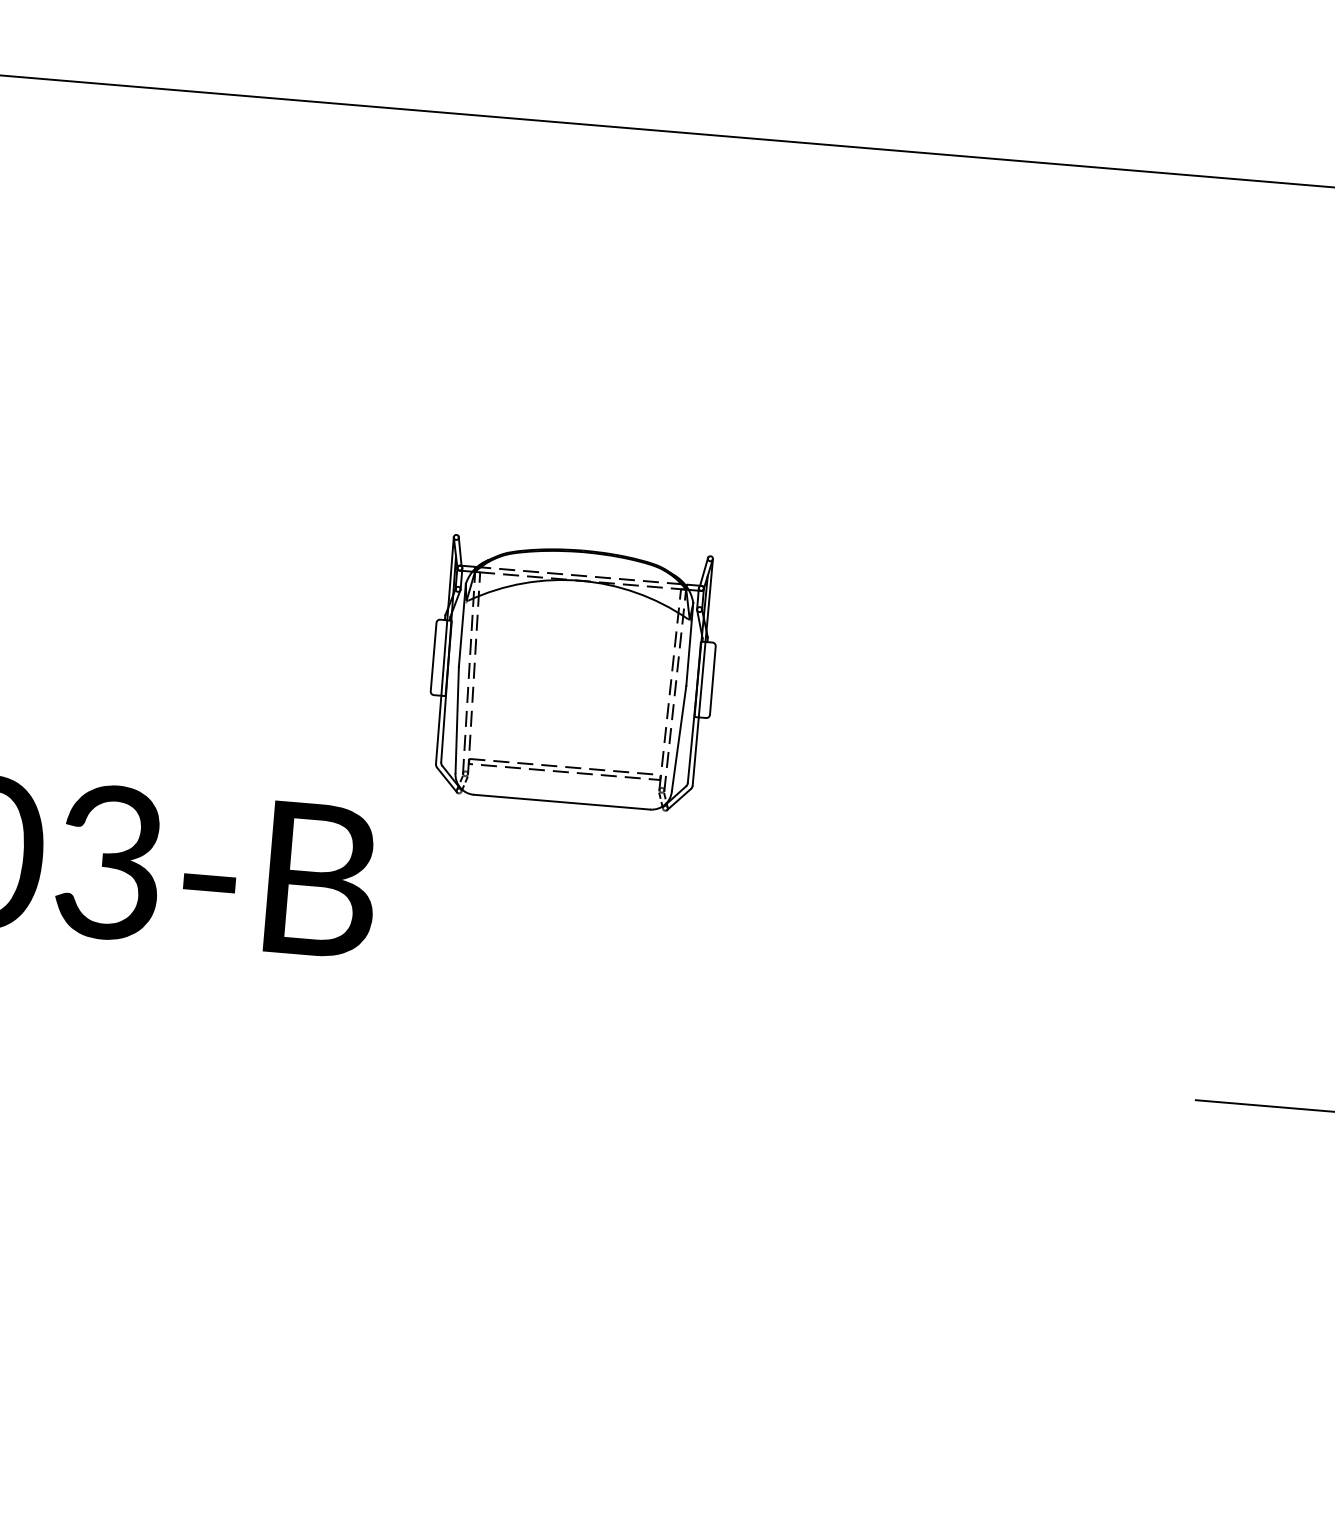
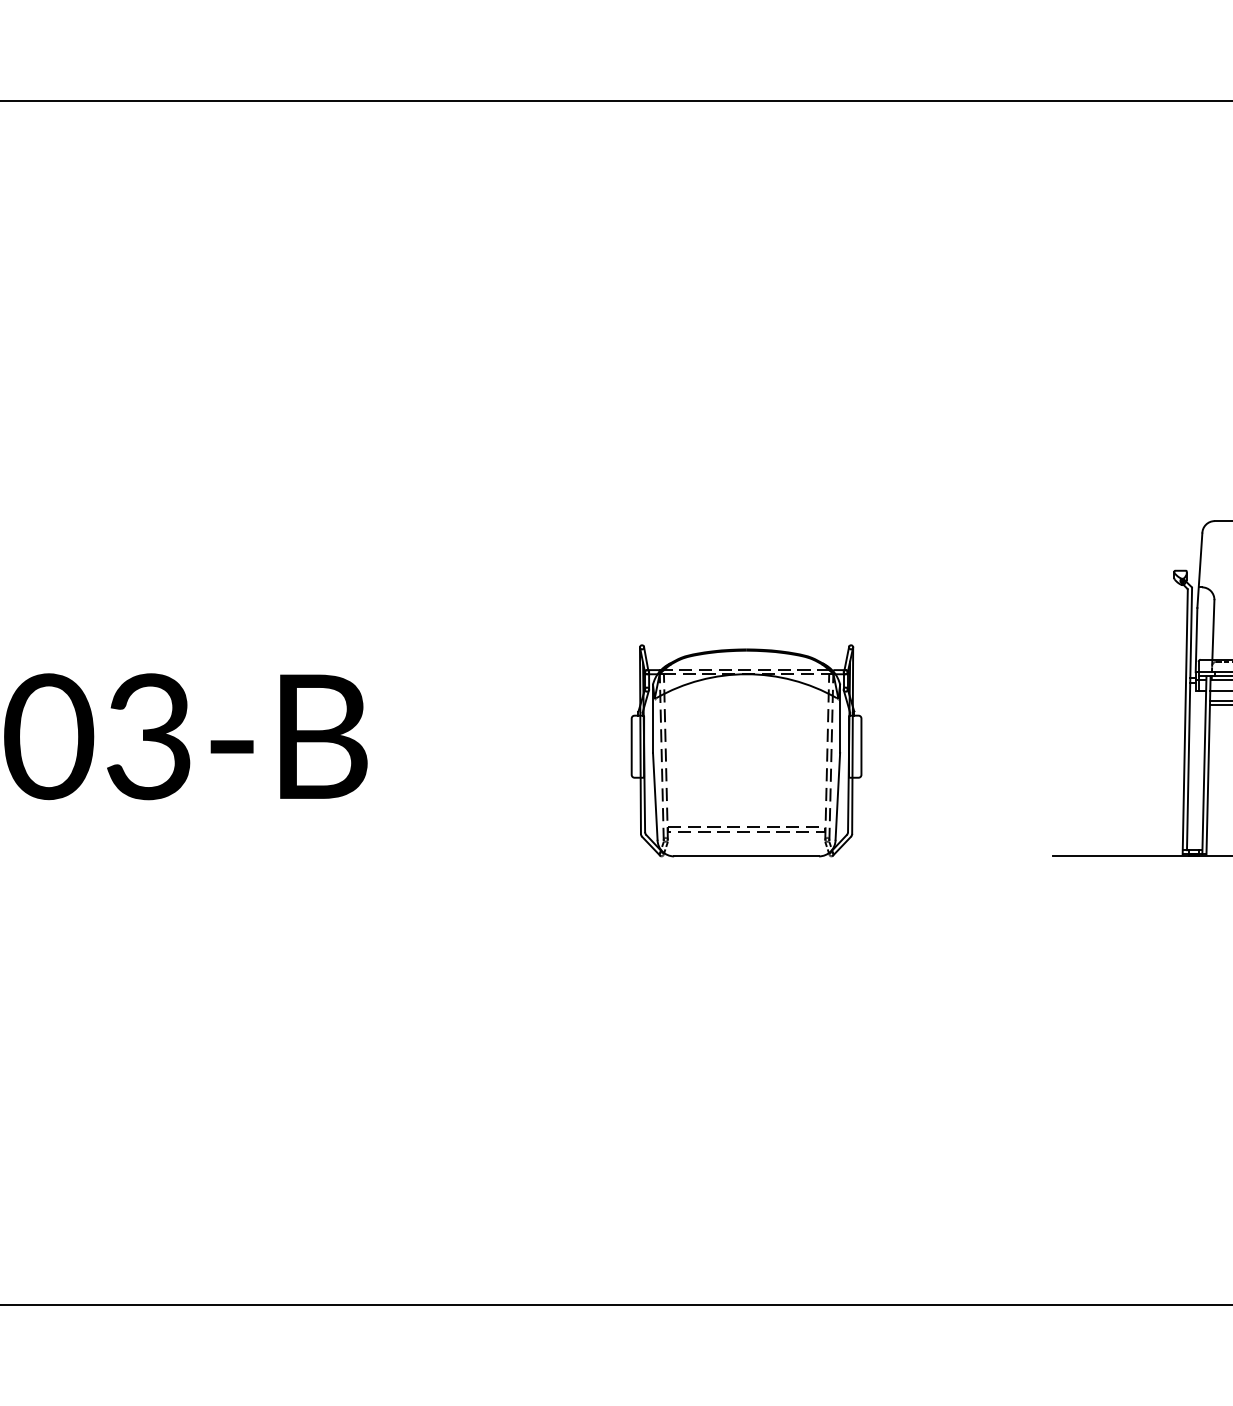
part: (572, 673) -> (746, 750), moved

